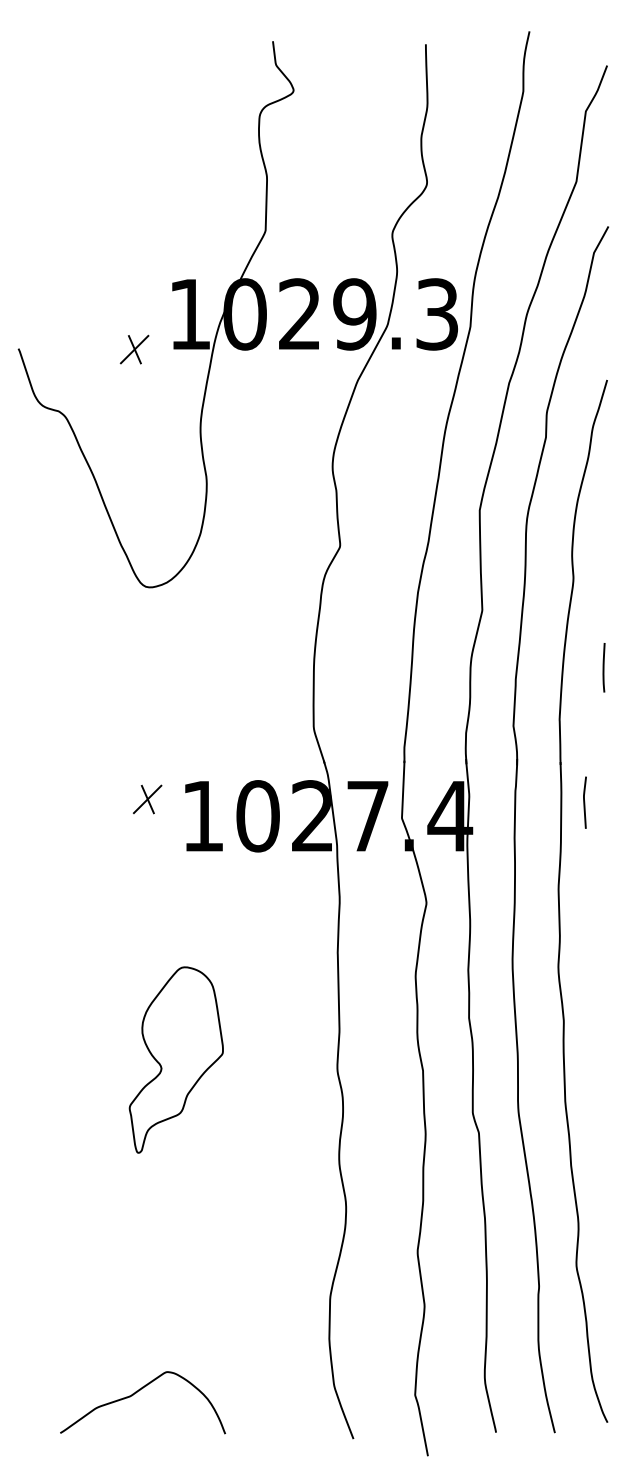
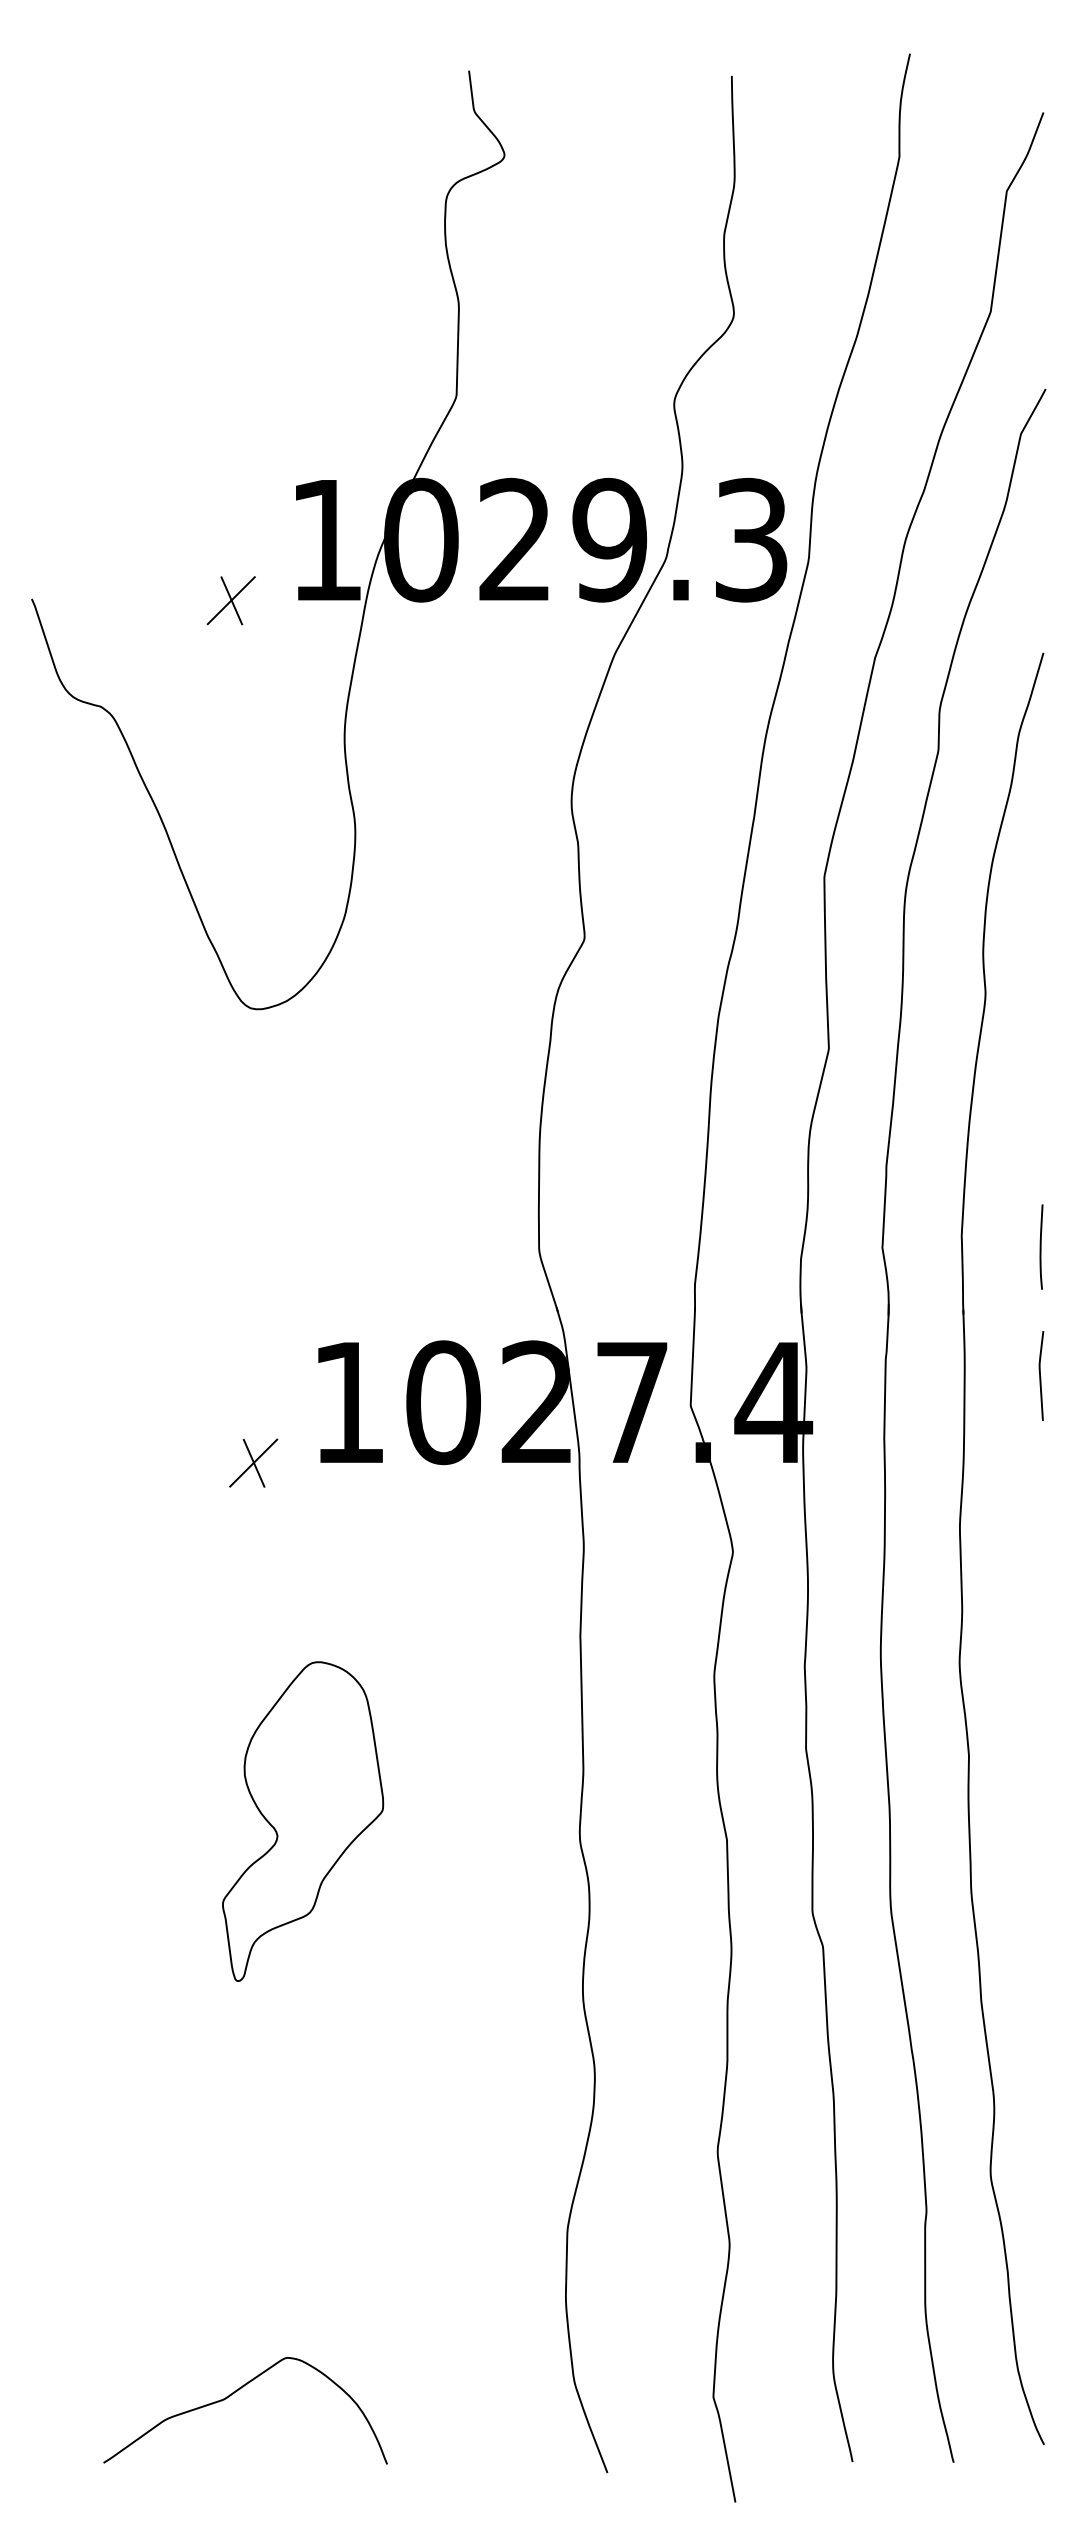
line: (603, 667) -> (1040, 1246), moved
part: (147, 799) -> (253, 1463), moved
line: (584, 802) -> (1040, 1375), moved

